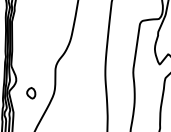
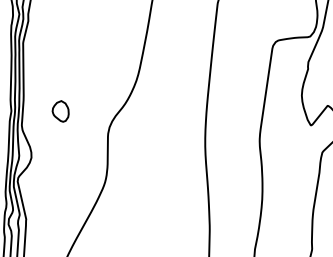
part: (31, 93) -> (61, 111), moved

